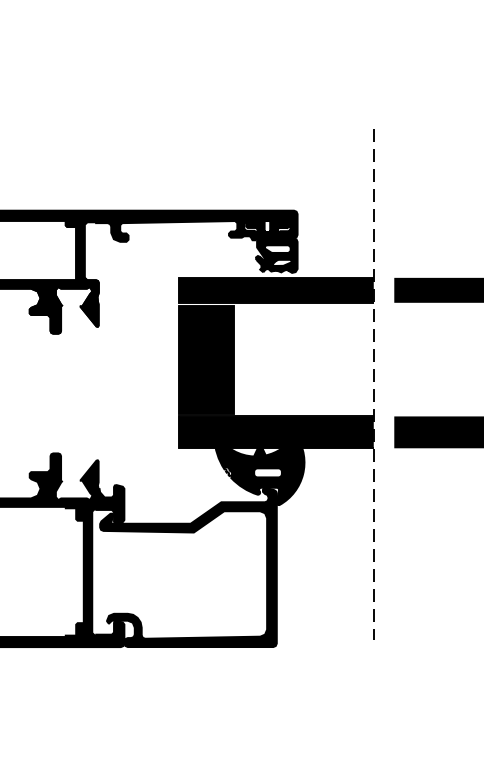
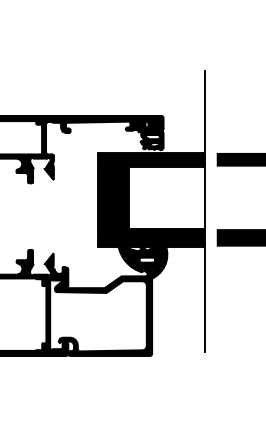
line: (373, 384) -> (205, 211), dashed -> solid

